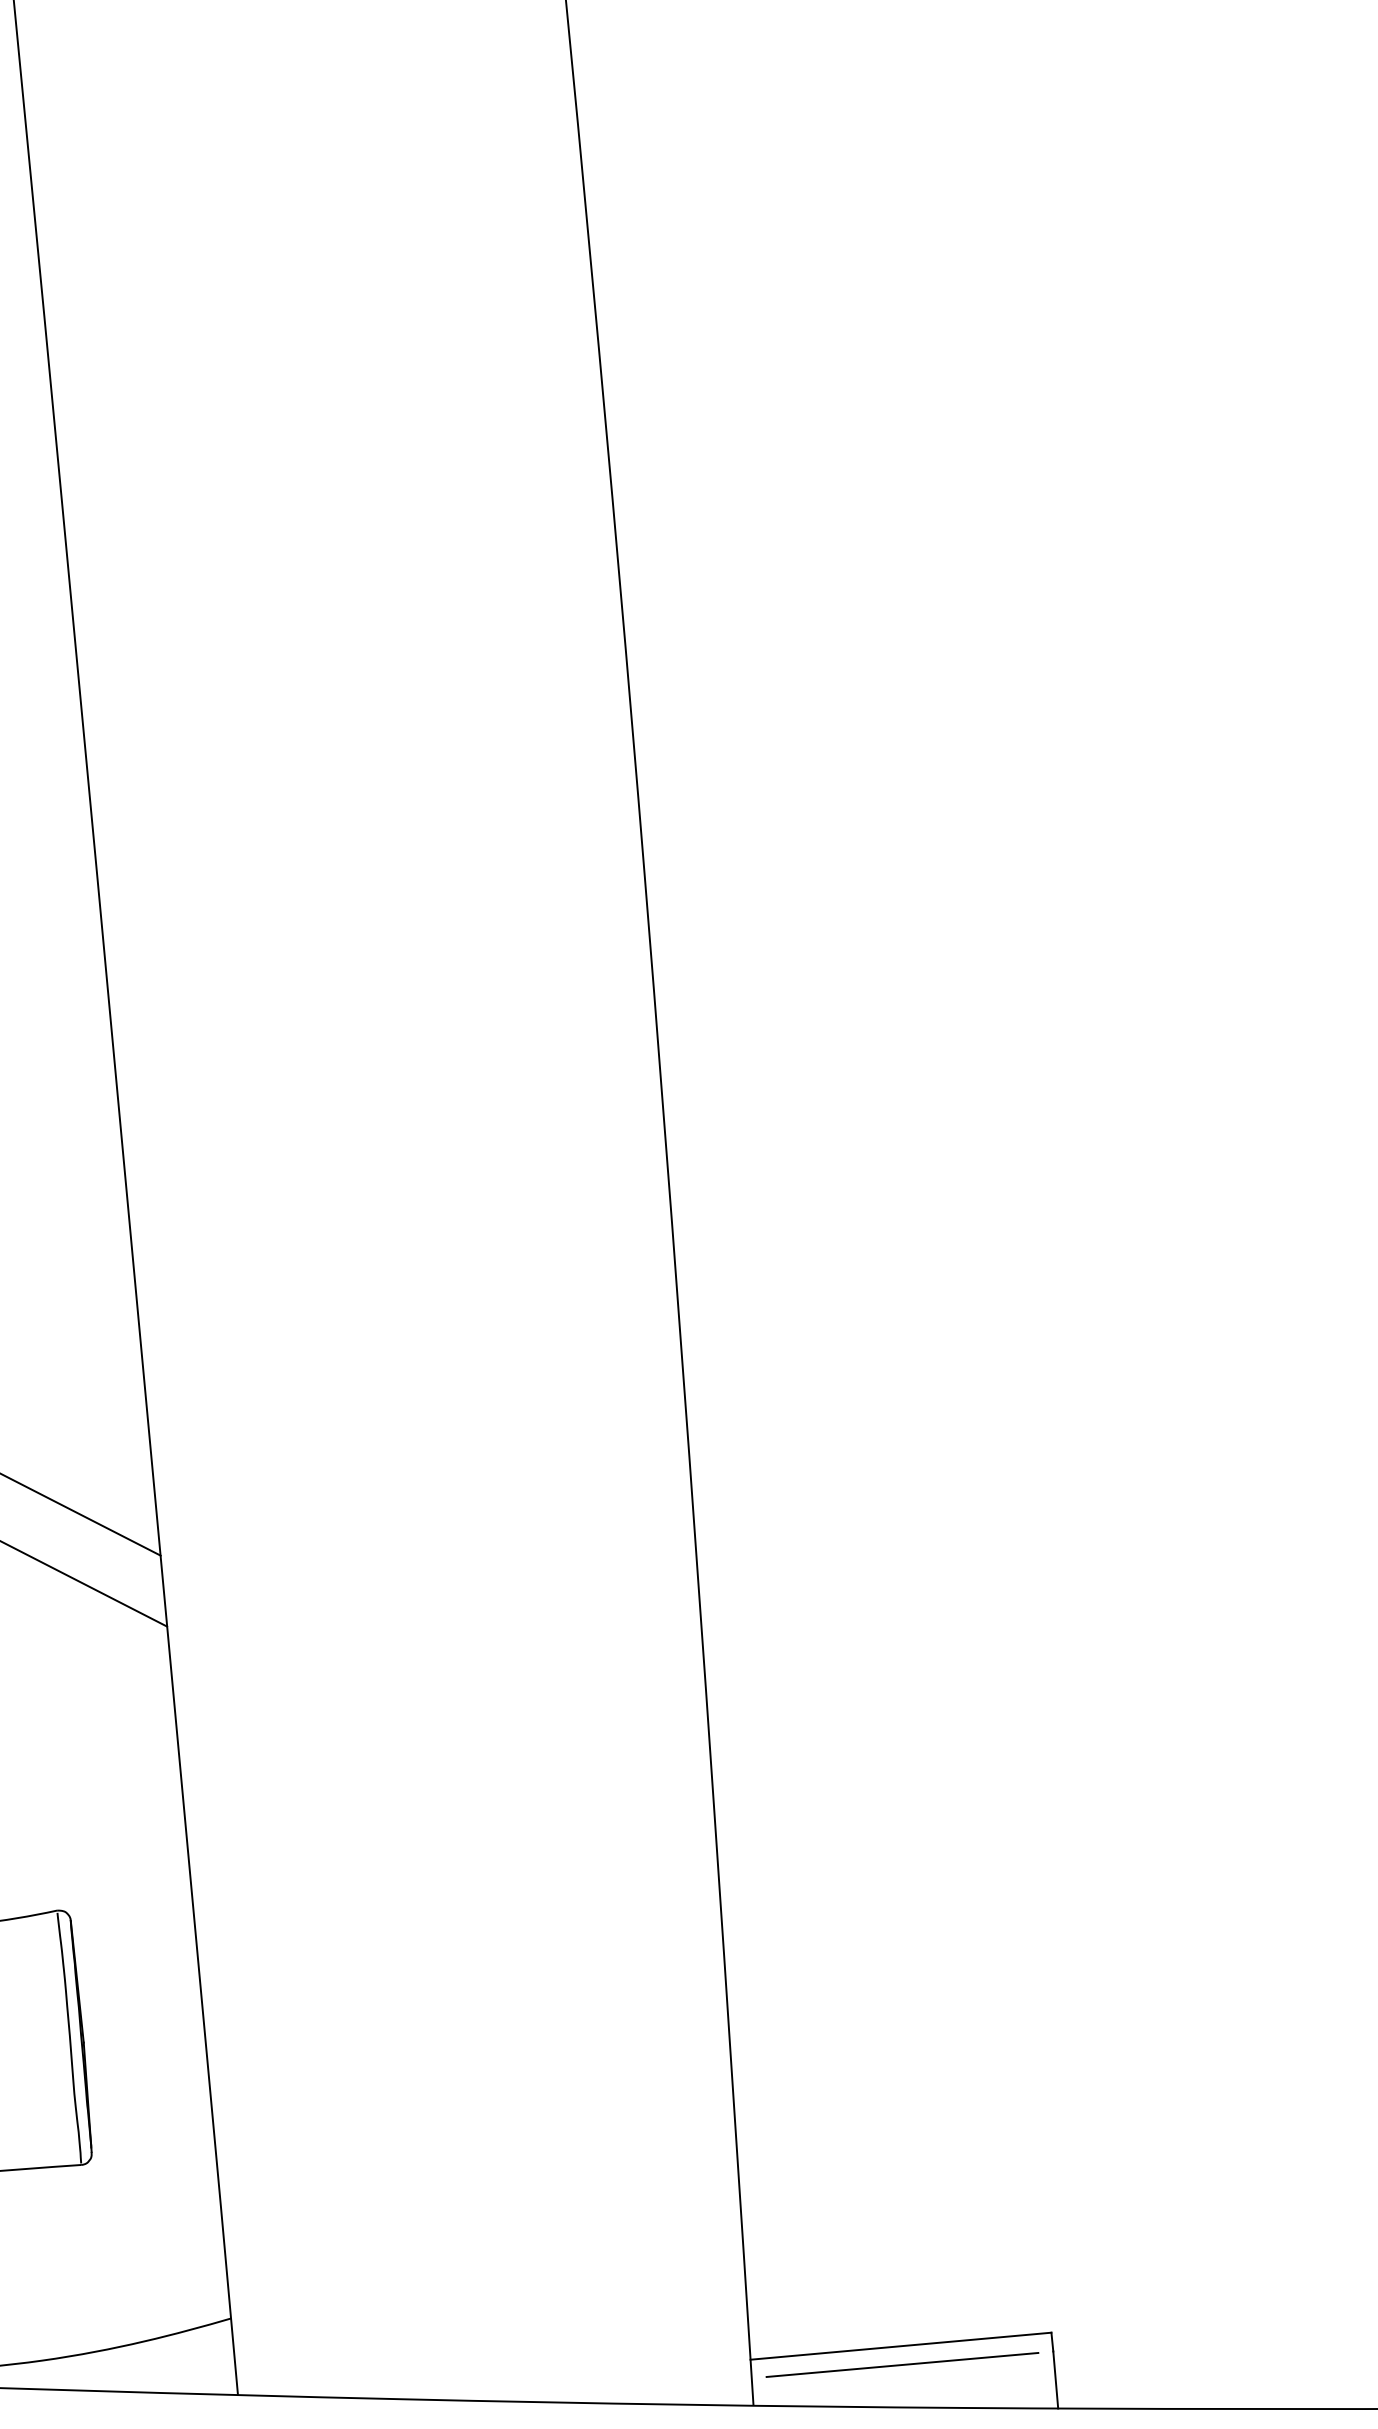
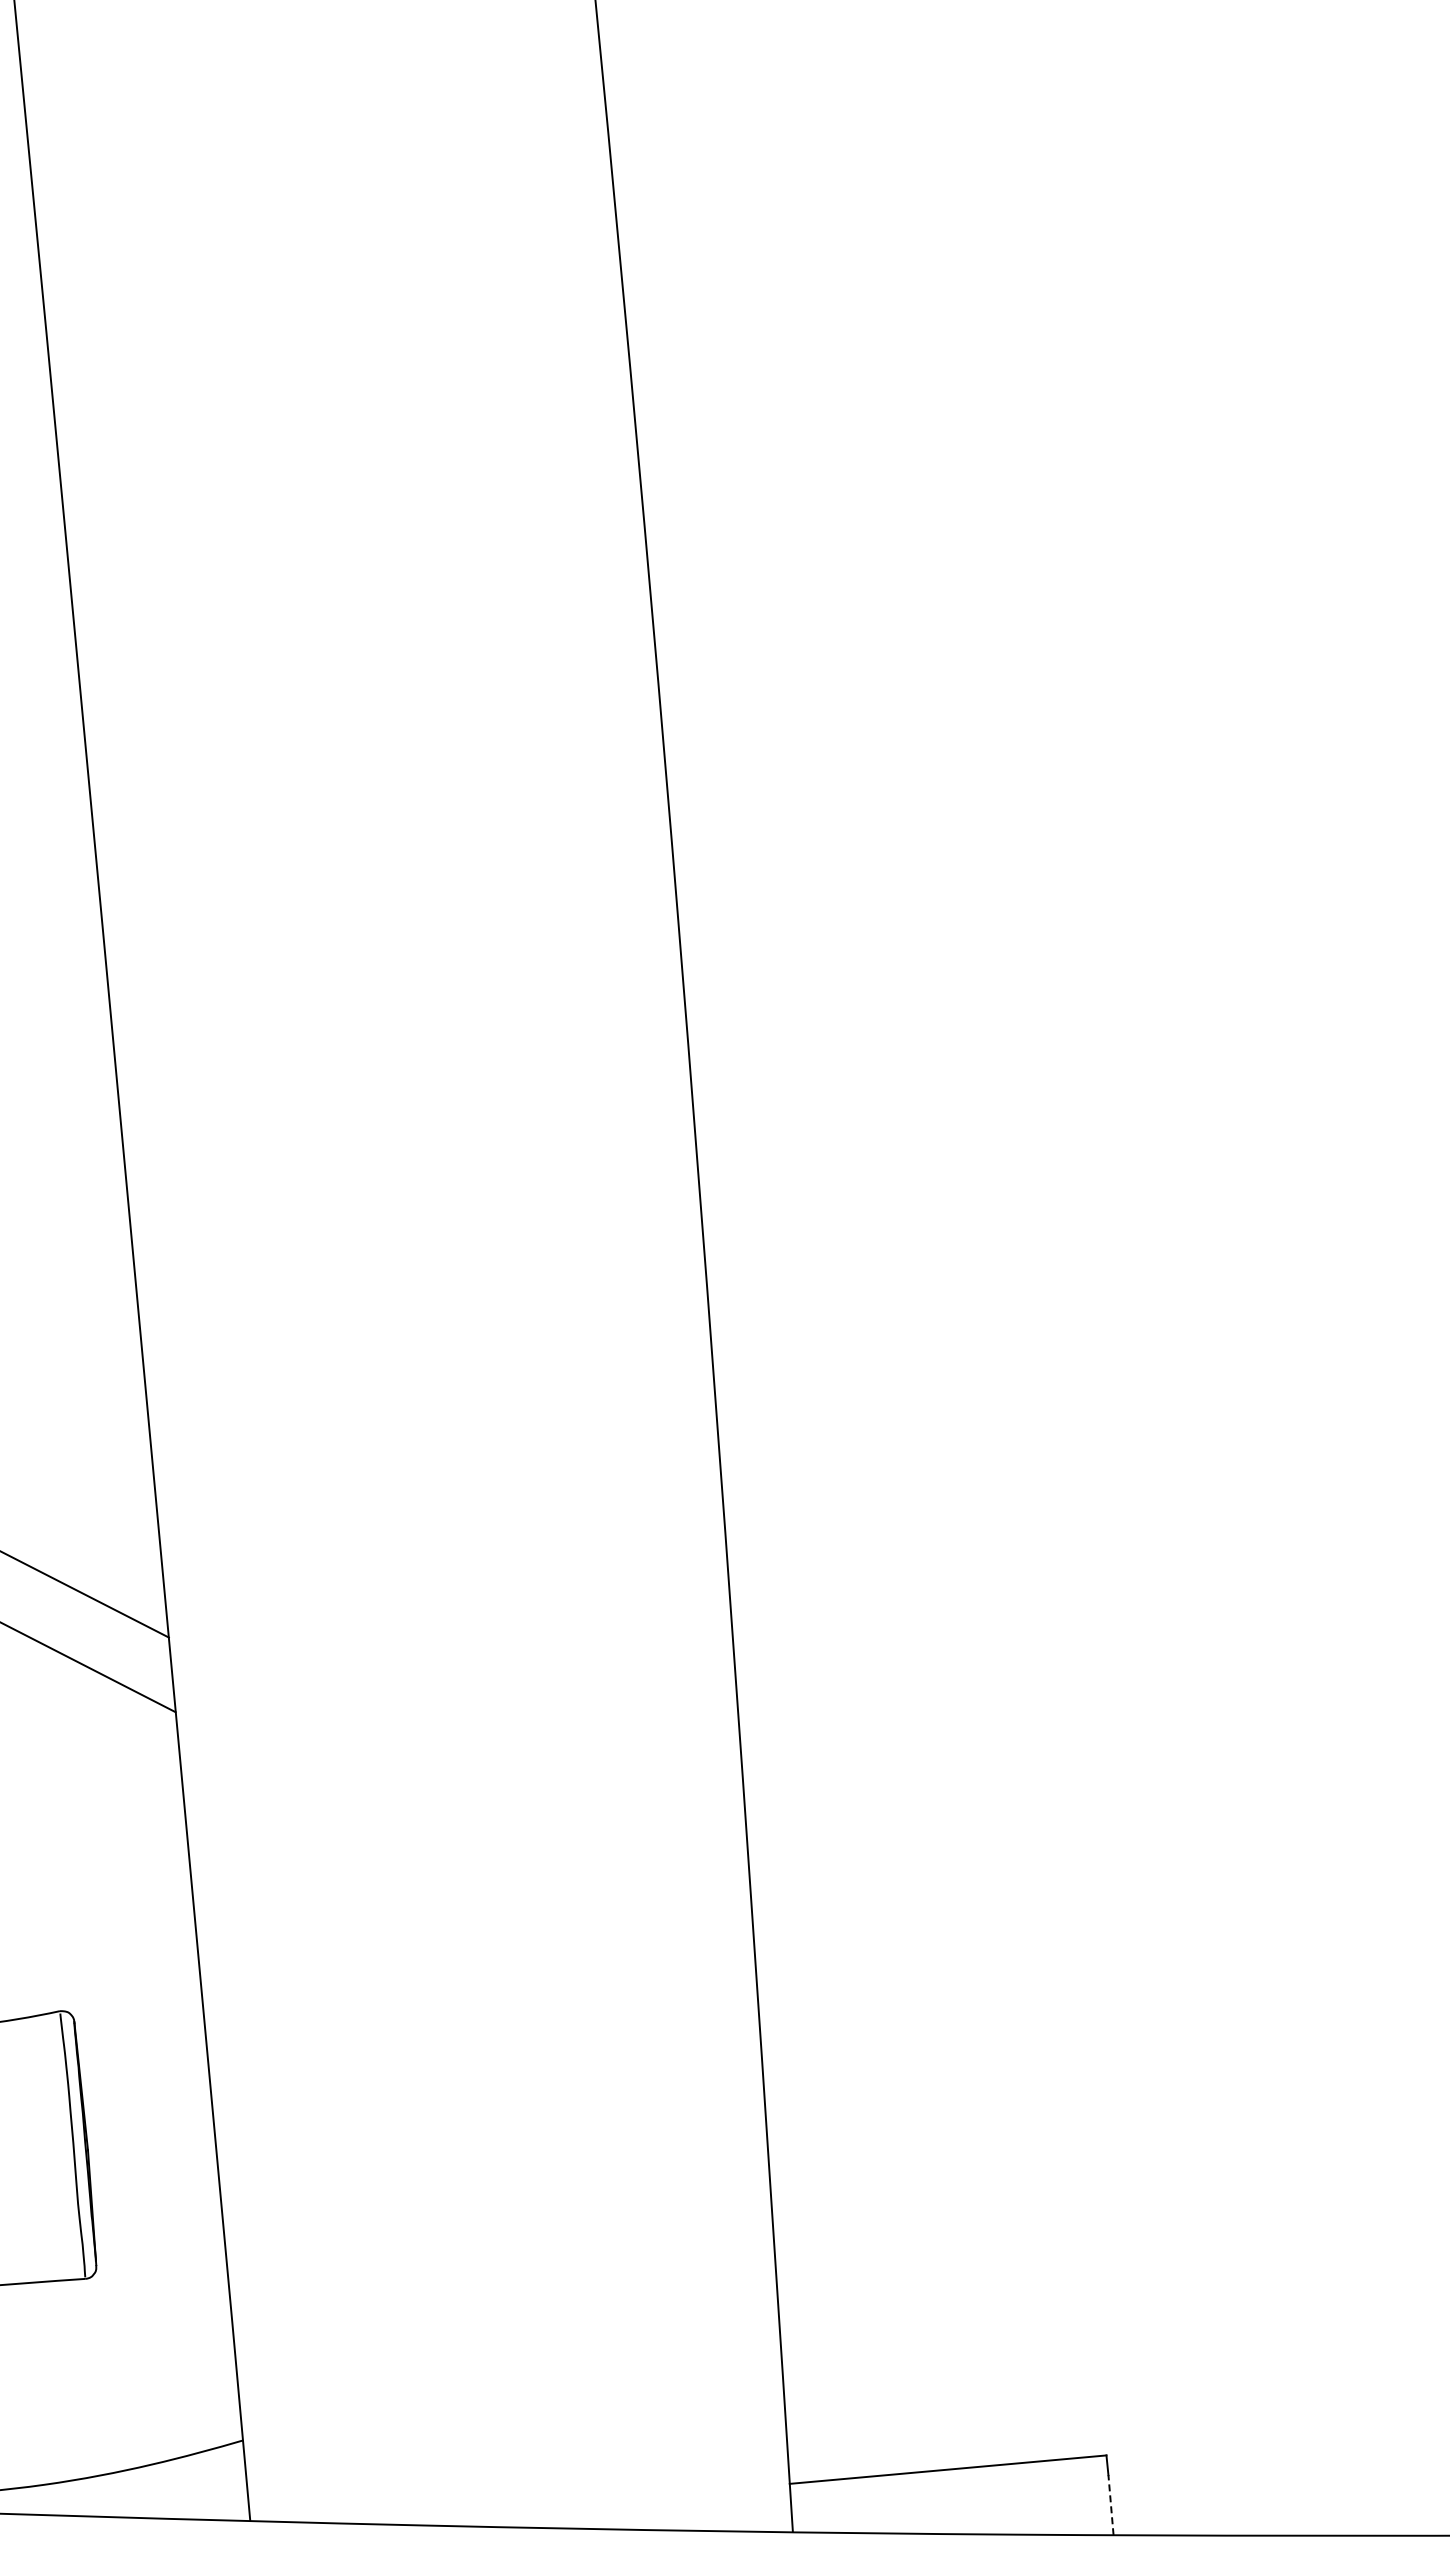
line: (902, 2364) -> (949, 2488), removed
line: (1055, 2379) -> (1110, 2504), solid -> dashed

